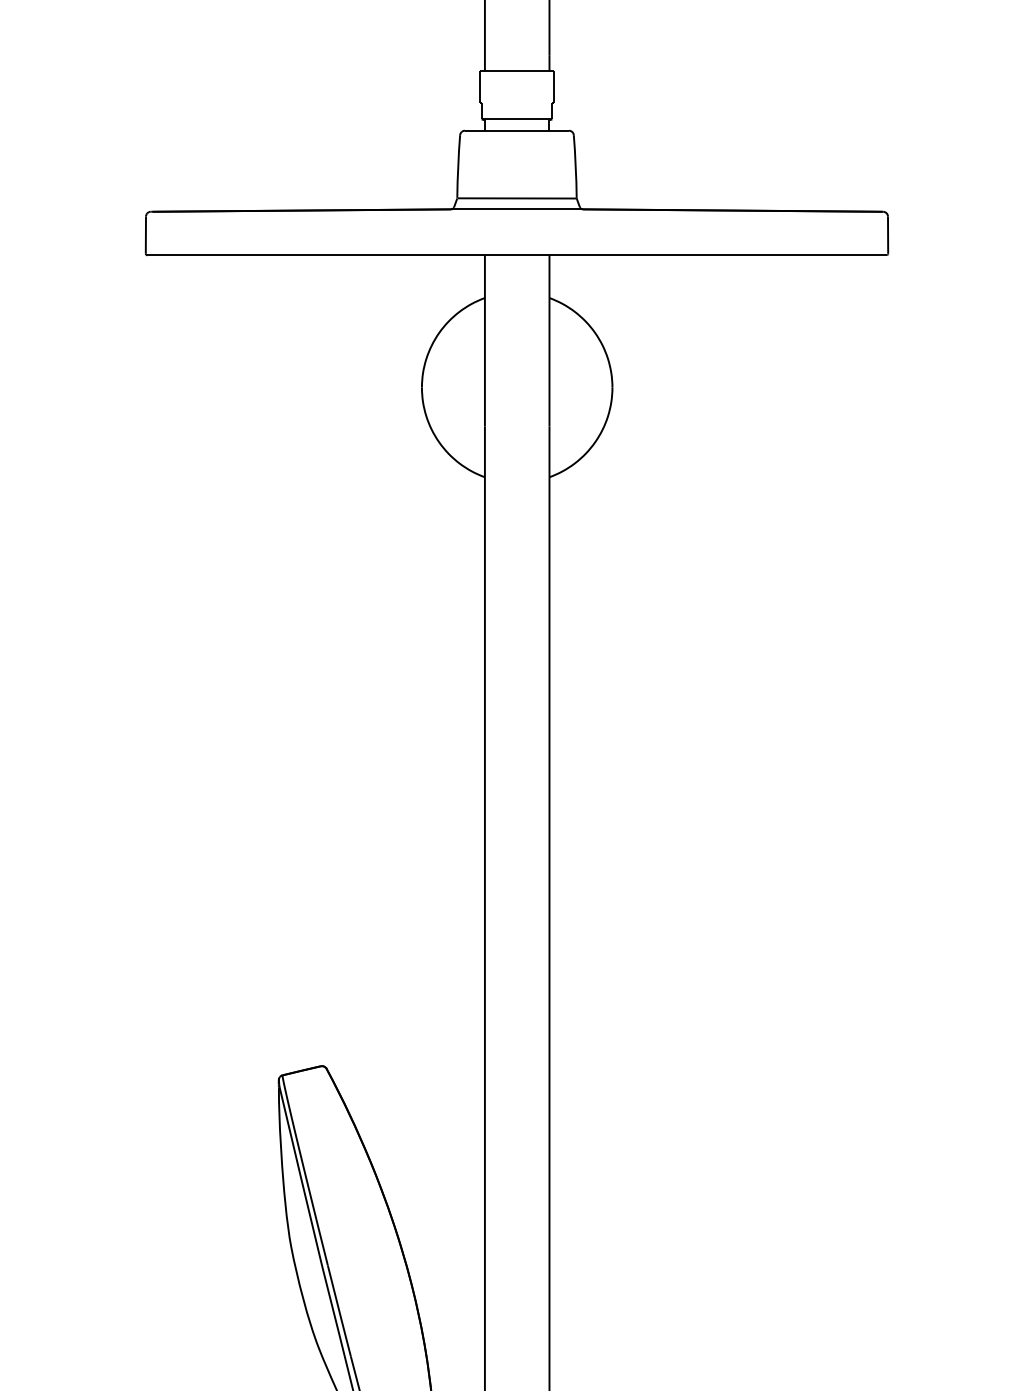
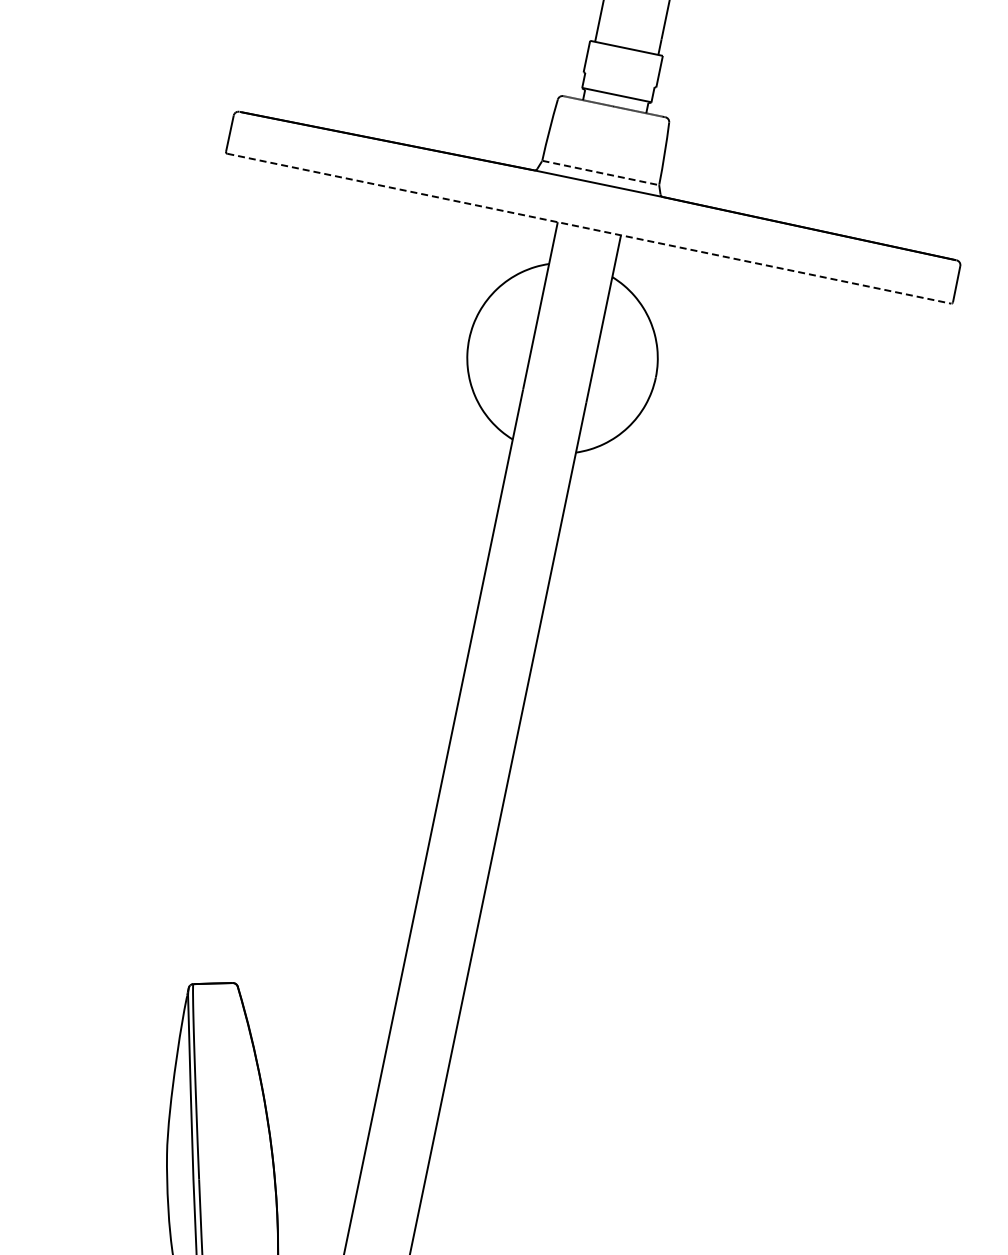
line: (517, 198) -> (601, 173), solid -> dashed
line: (517, 255) -> (589, 228), solid -> dashed

